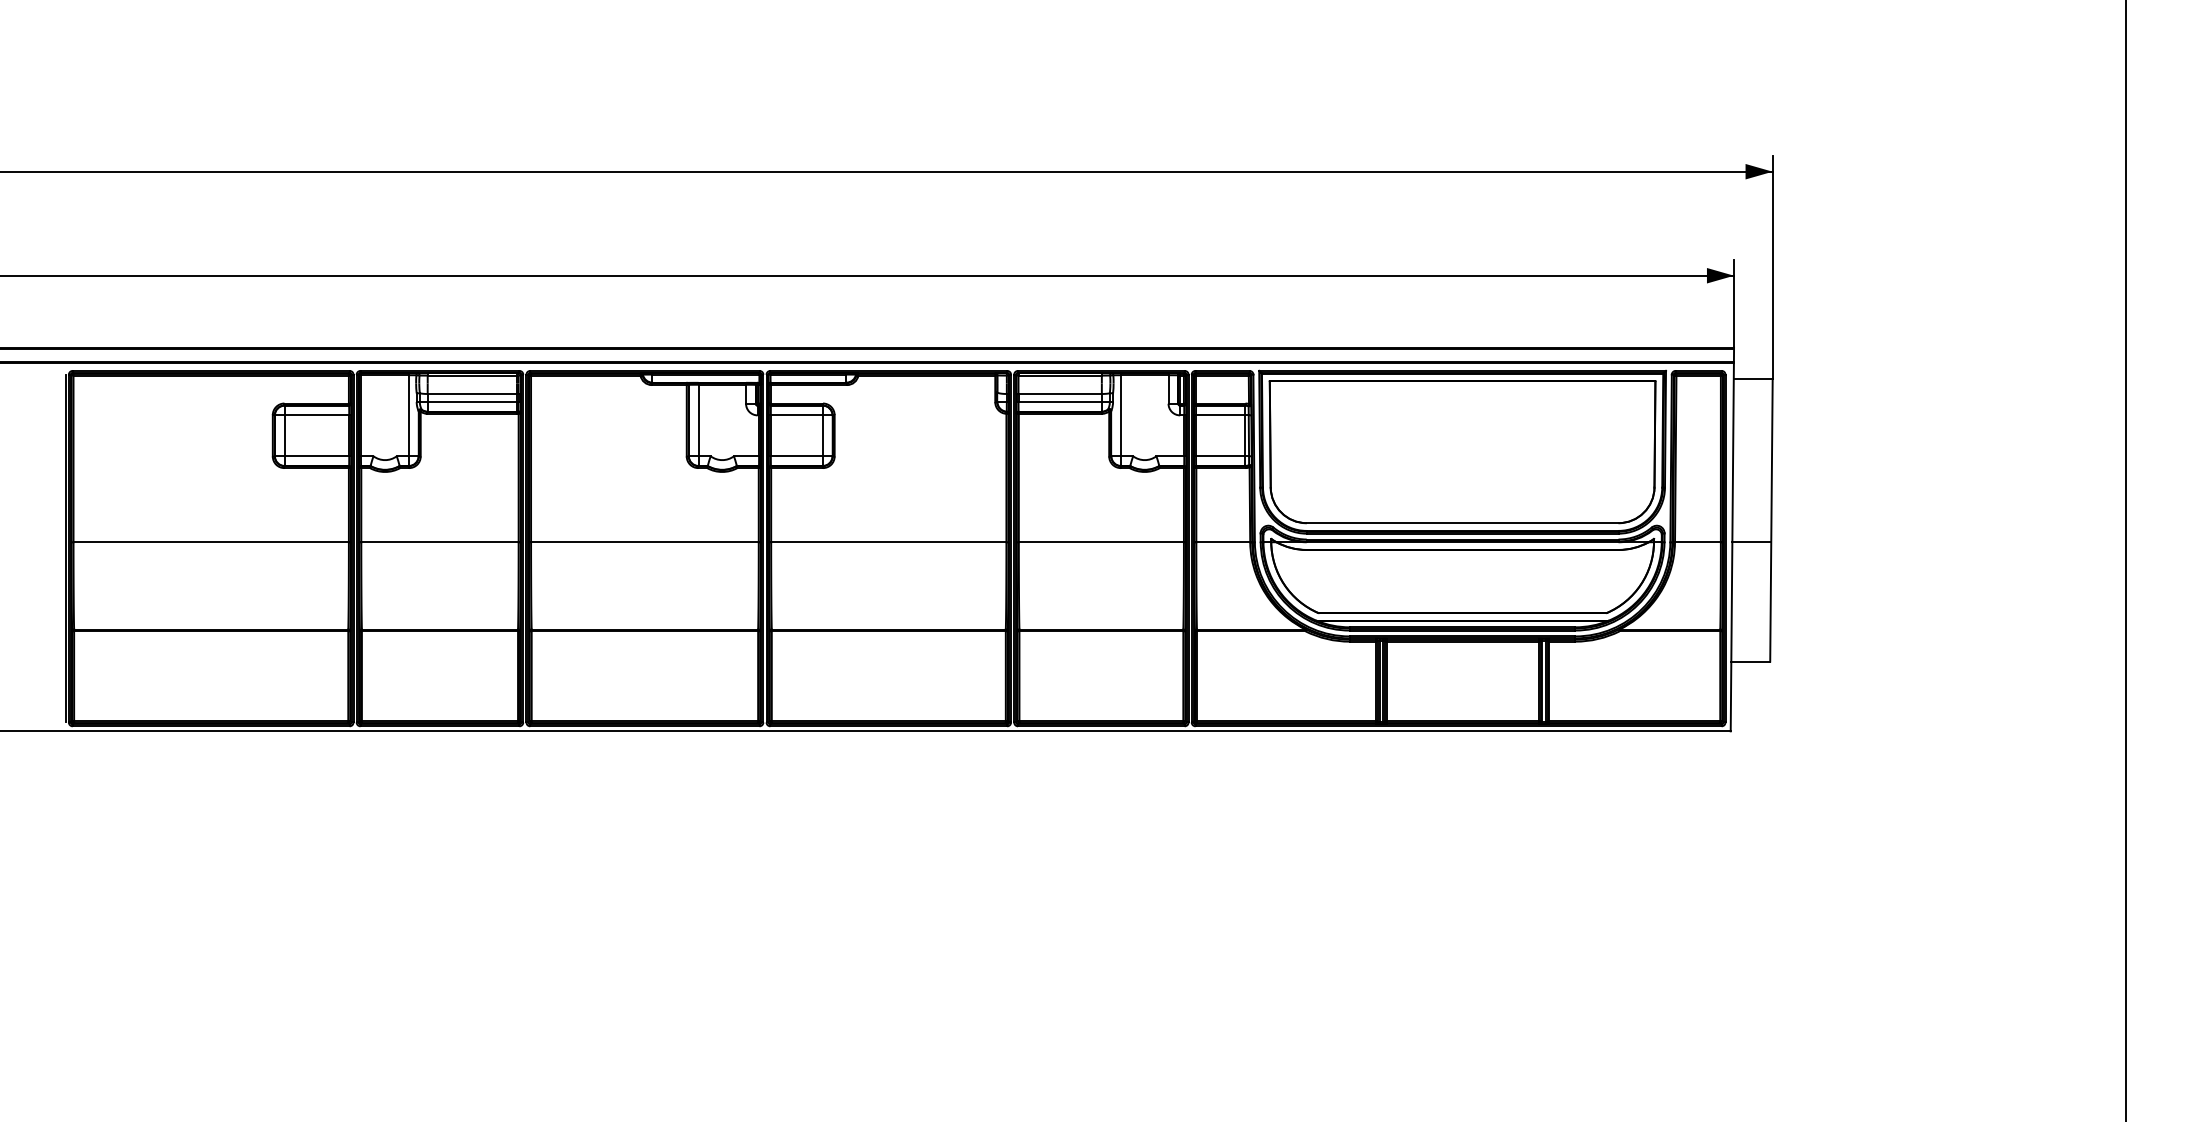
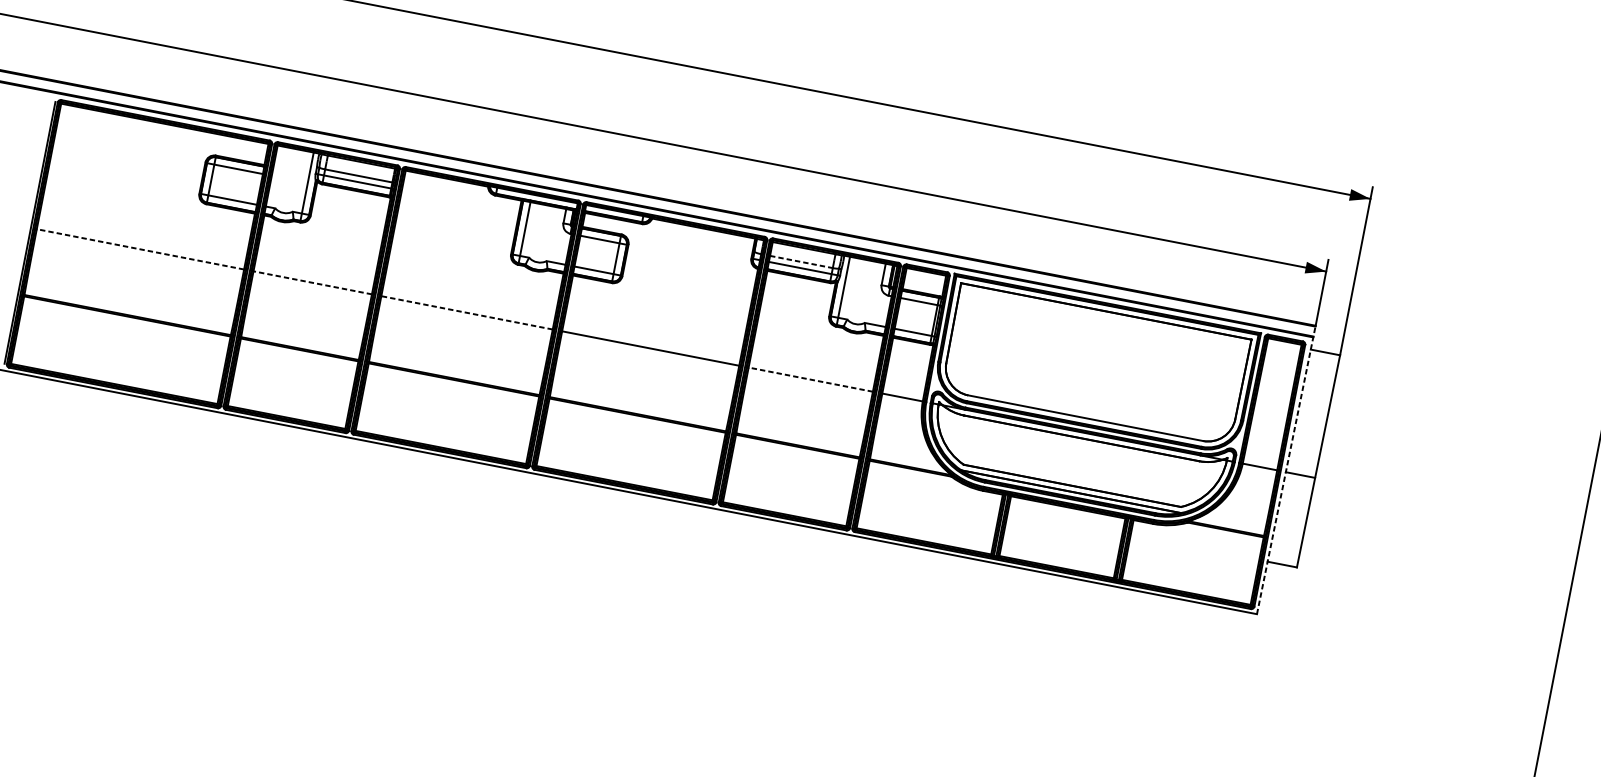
line: (1060, 394) -> (801, 262), solid -> dashed
line: (1732, 539) -> (1286, 469), solid -> dashed
line: (211, 542) -> (140, 249), solid -> dashed
line: (439, 542) -> (312, 282), solid -> dashed
line: (644, 542) -> (466, 312), solid -> dashed
line: (1101, 542) -> (810, 379), solid -> dashed

